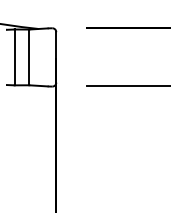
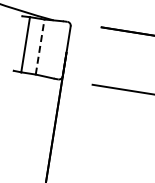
line: (29, 57) -> (40, 47), solid -> dashed

